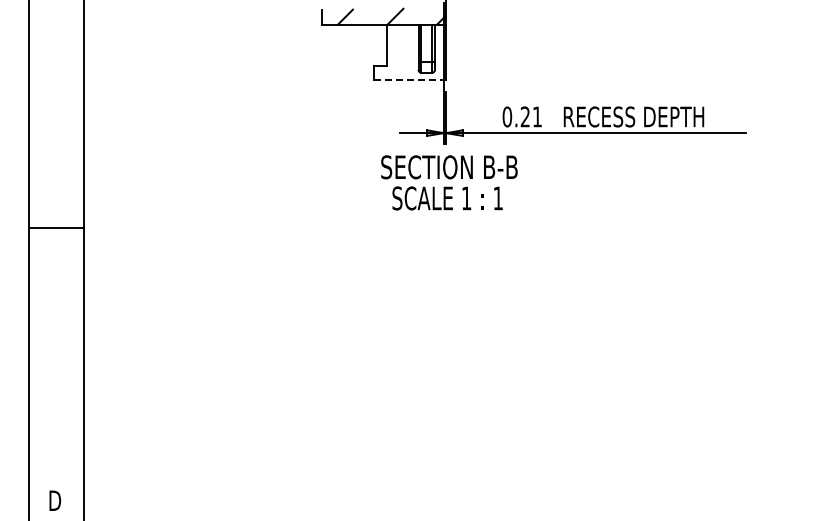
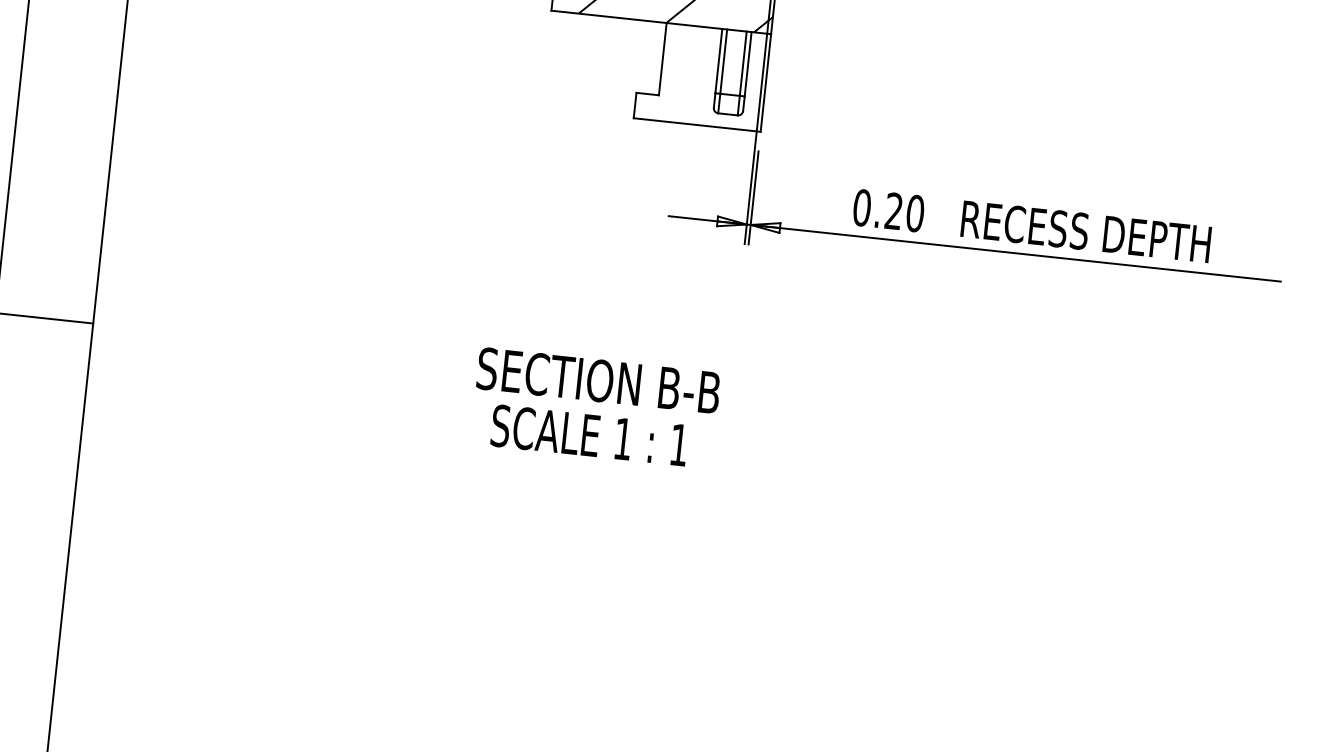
line: (410, 80) -> (697, 125), dashed -> solid
text: (537, 116) -> (915, 212), 0.21 -> 0.20
text: (449, 182) -> (595, 407), moved

